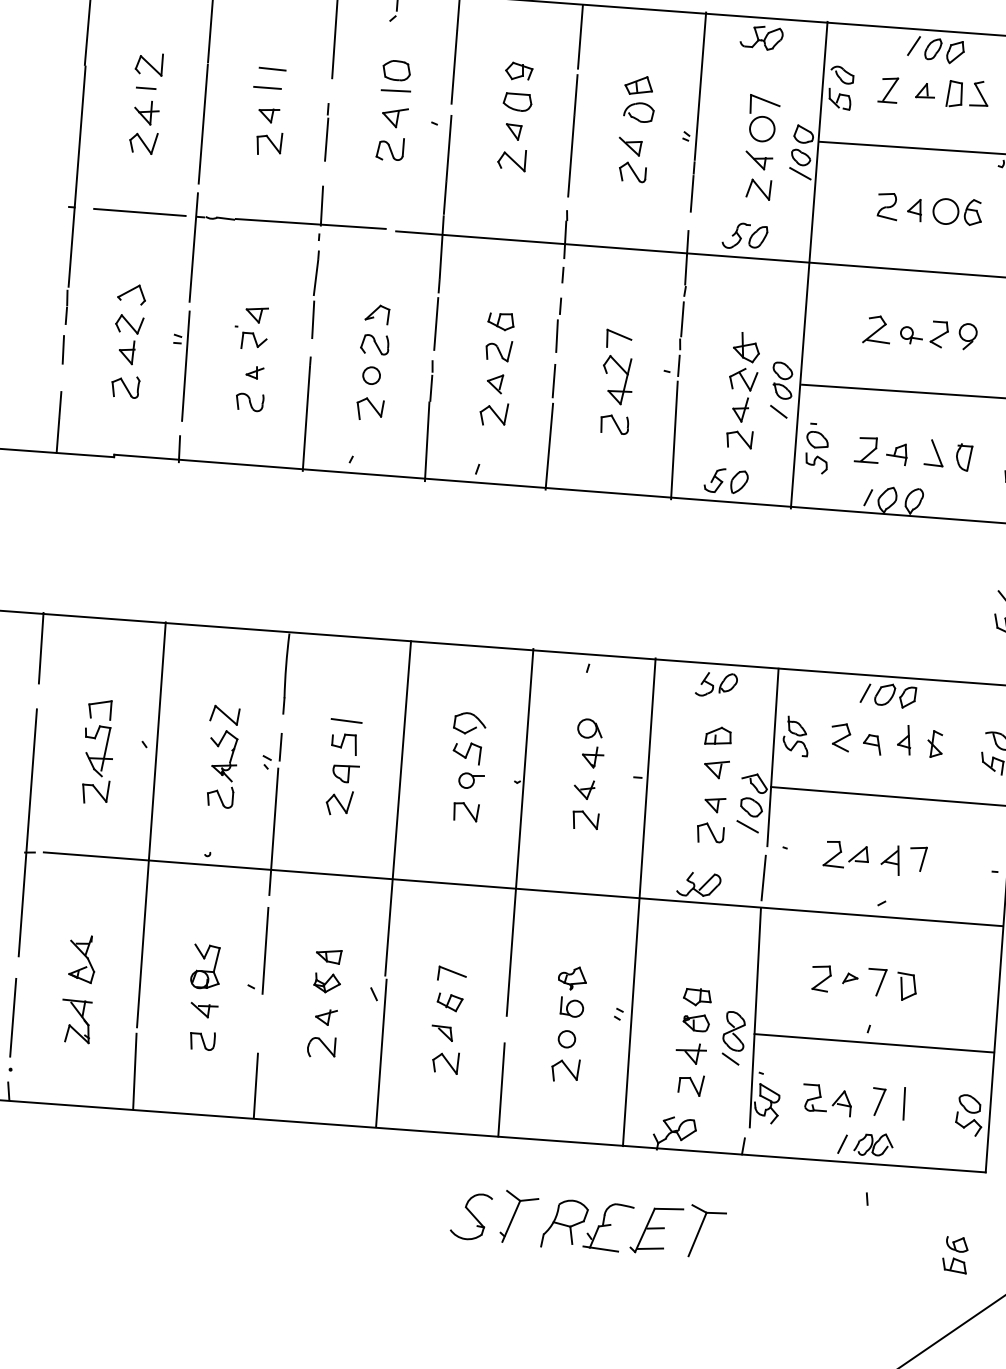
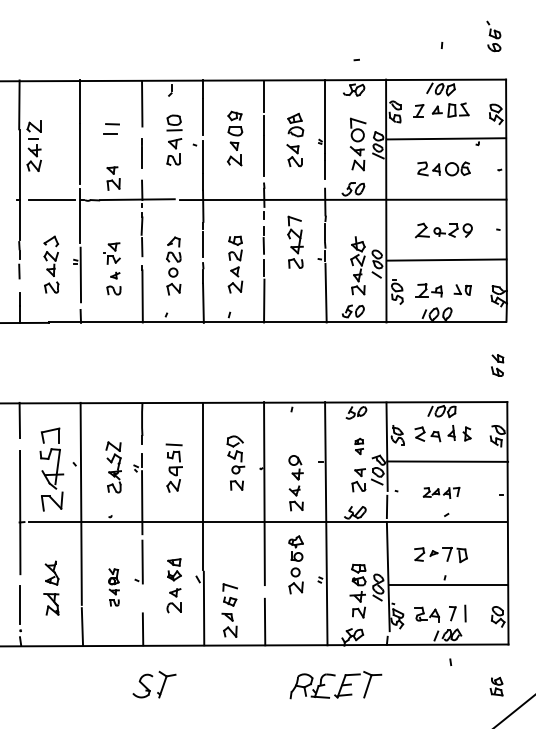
part: (145, 102) -> (33, 145), moved
part: (269, 131) -> (113, 178), moved
part: (617, 380) -> (295, 241), moved
part: (948, 454) -> (462, 289), size x0.7
part: (99, 751) -> (52, 469), size x1.6
part: (717, 752) -> (359, 446), size x0.6
part: (587, 774) -> (295, 483), moved
part: (874, 857) -> (441, 492), size x0.7
part: (203, 997) -> (113, 587), size x0.7
part: (447, 1020) -> (229, 610), moved
part: (567, 1023) -> (295, 564), moved
part: (483, 1224) -> (149, 689), moved

